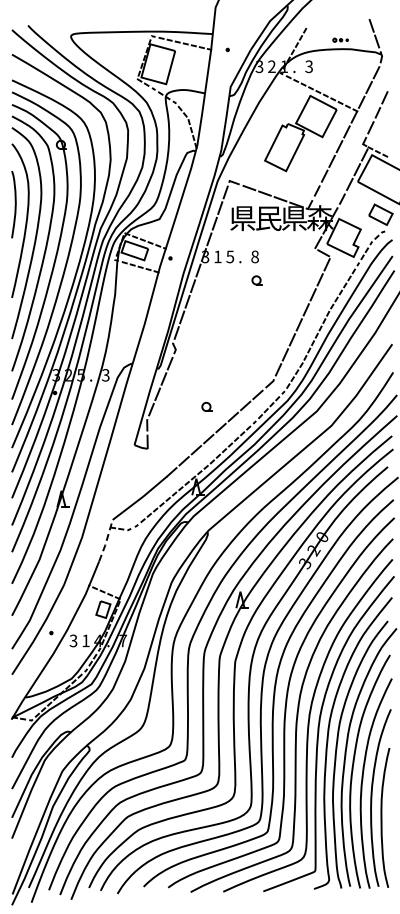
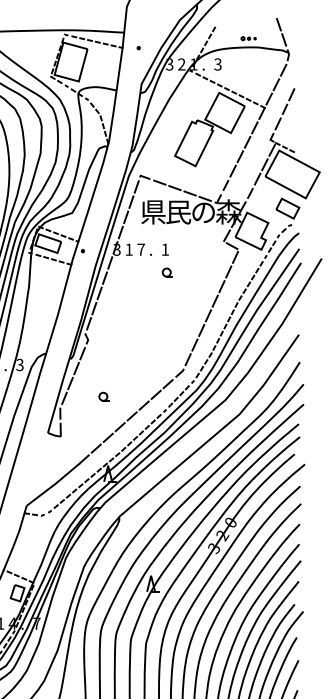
text: (294, 218) -> (203, 212), 県 -> の
text: (230, 256) -> (141, 249), 5 -> 7
text: (254, 256) -> (164, 249), 8 -> 1
part: (206, 406) -> (103, 396), moved
line: (106, 541) -> (20, 526), dashed -> solid

